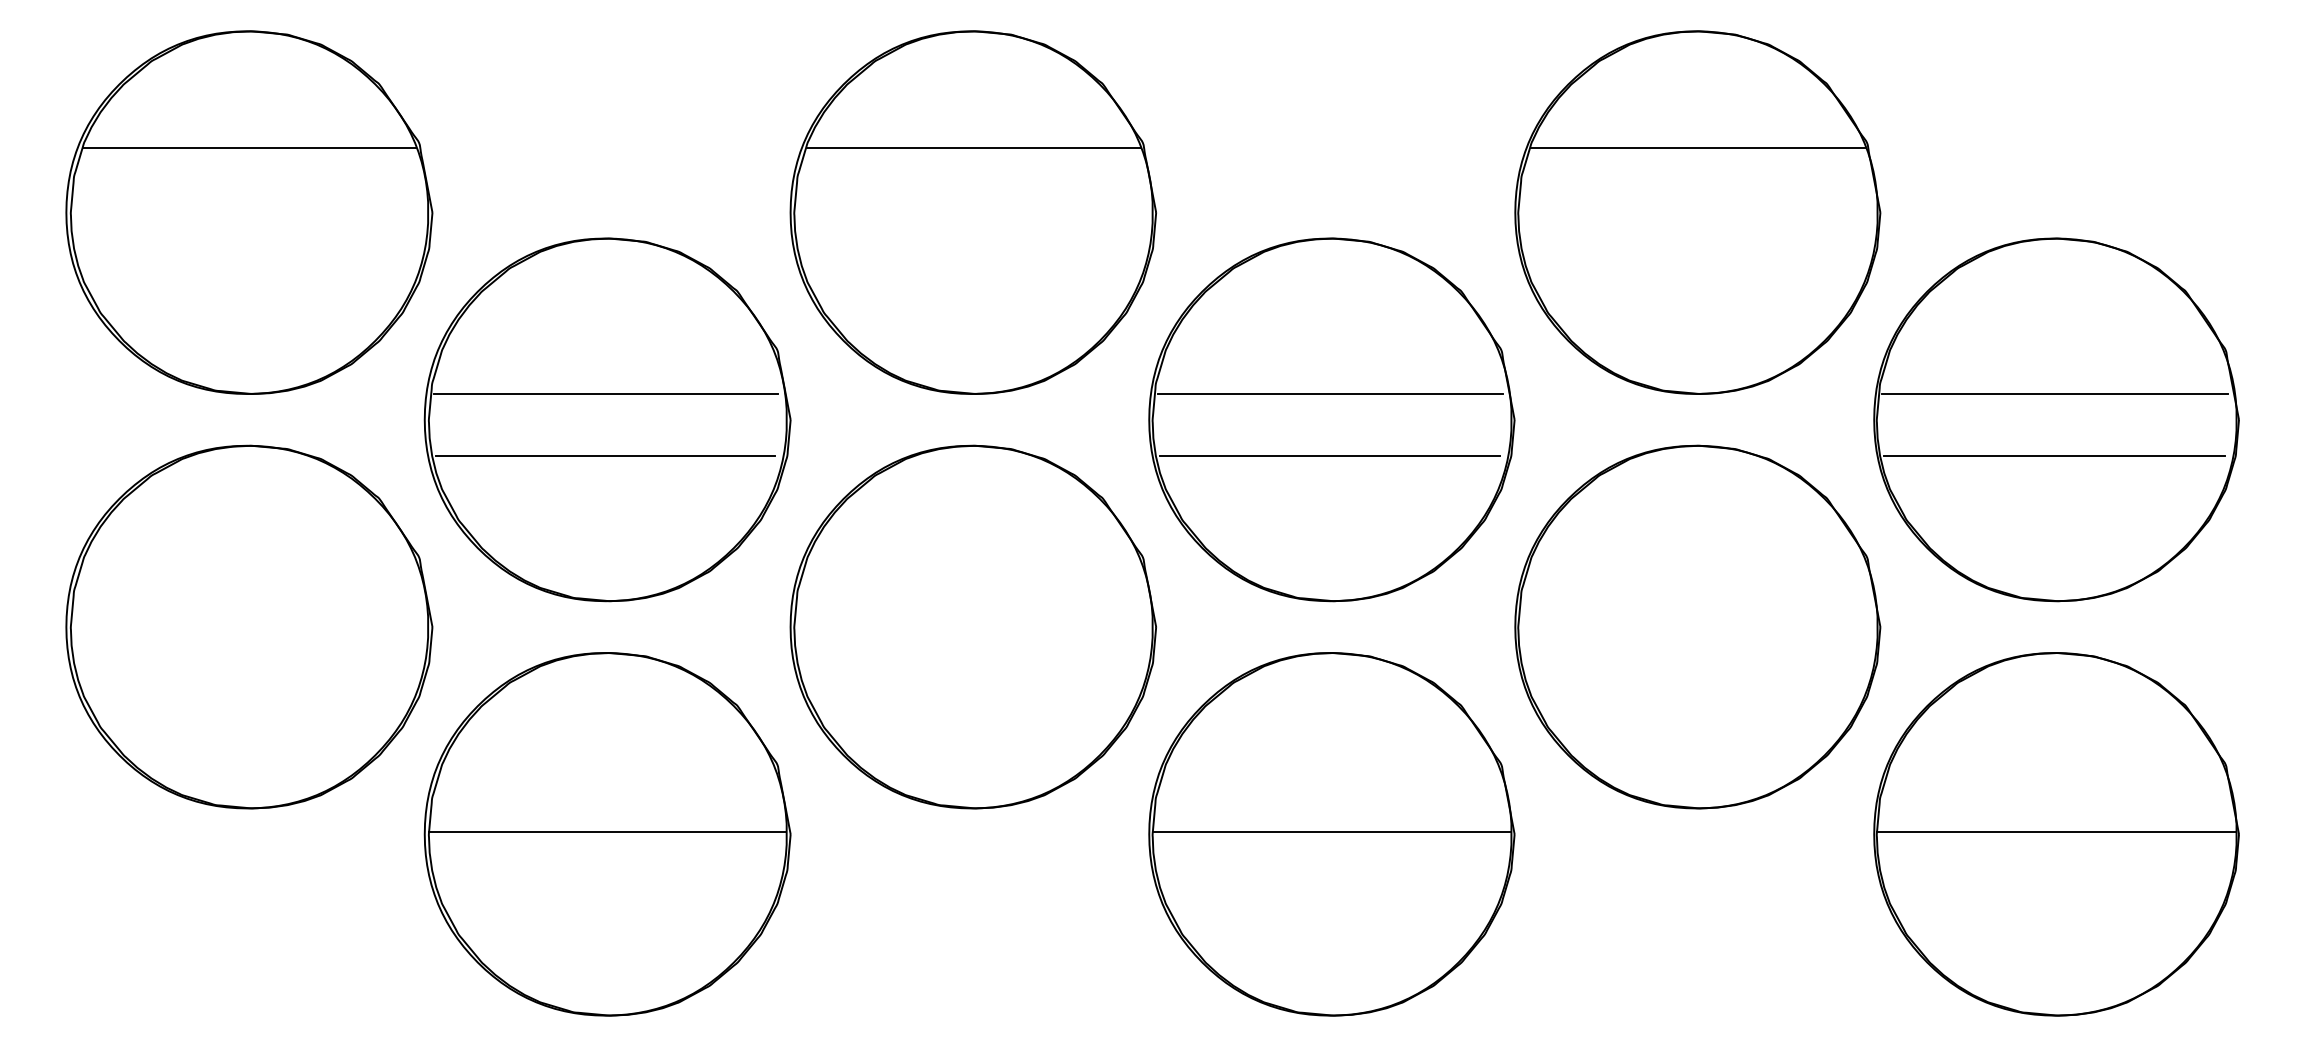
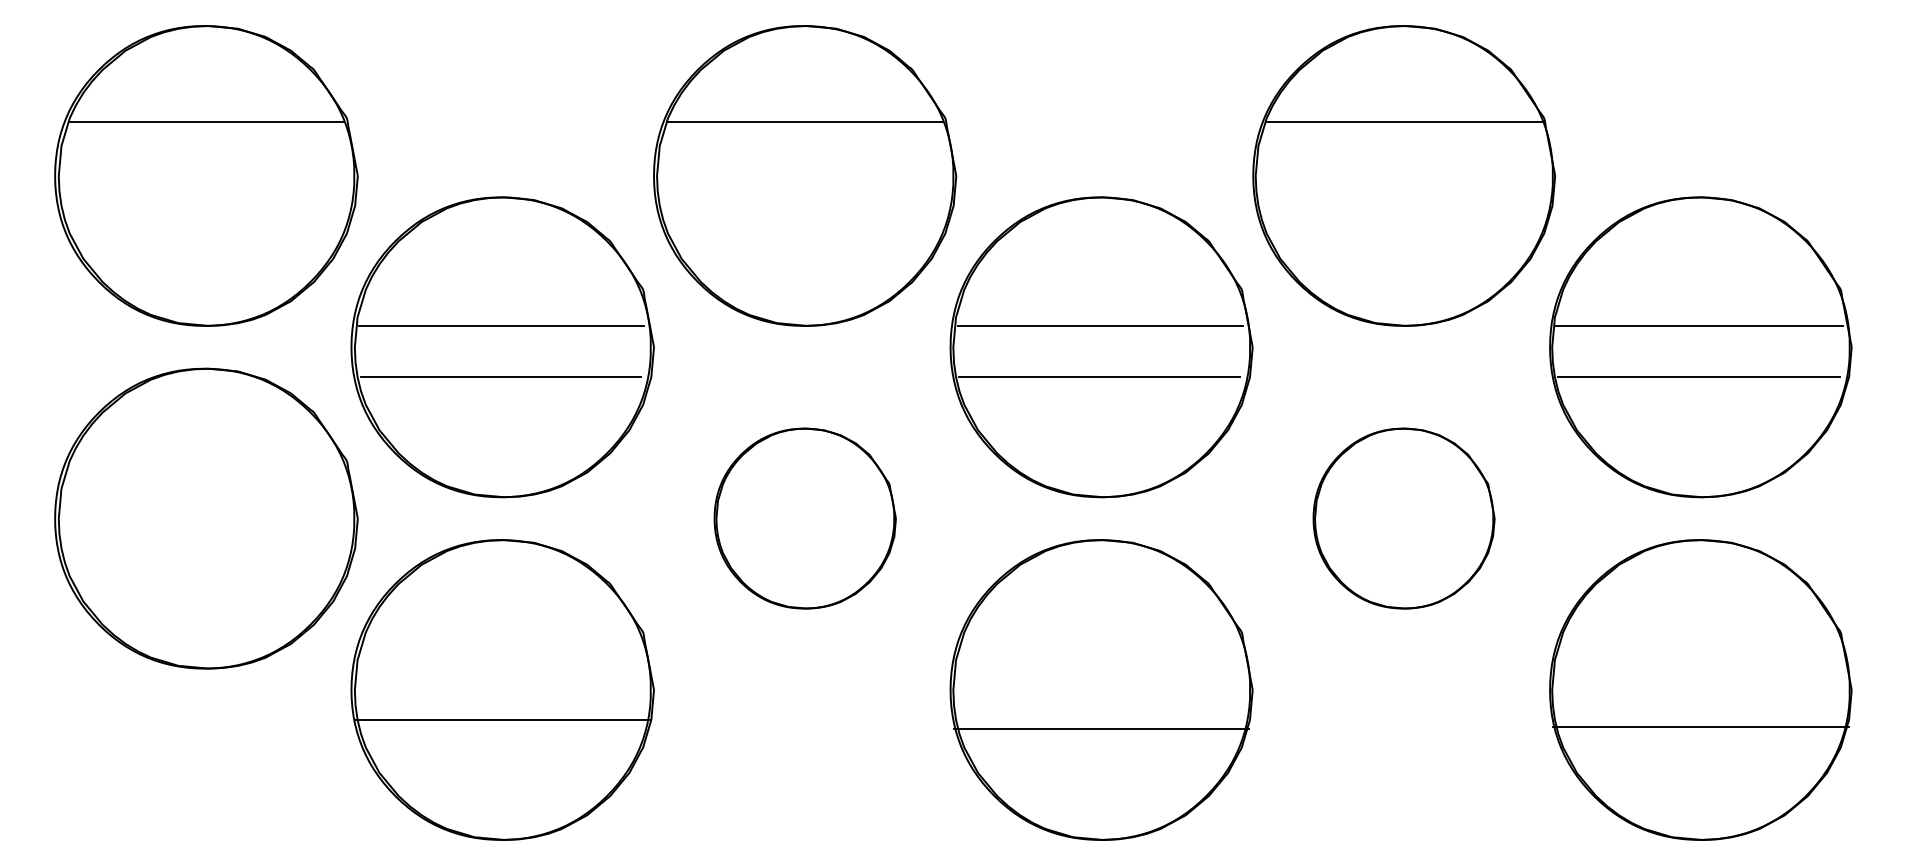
part: (973, 626) -> (805, 518), size x0.6
part: (1696, 626) -> (1403, 518), size x0.6
line: (607, 831) -> (502, 719), moved
line: (1331, 831) -> (1101, 728), moved
line: (2056, 831) -> (1700, 726), moved

